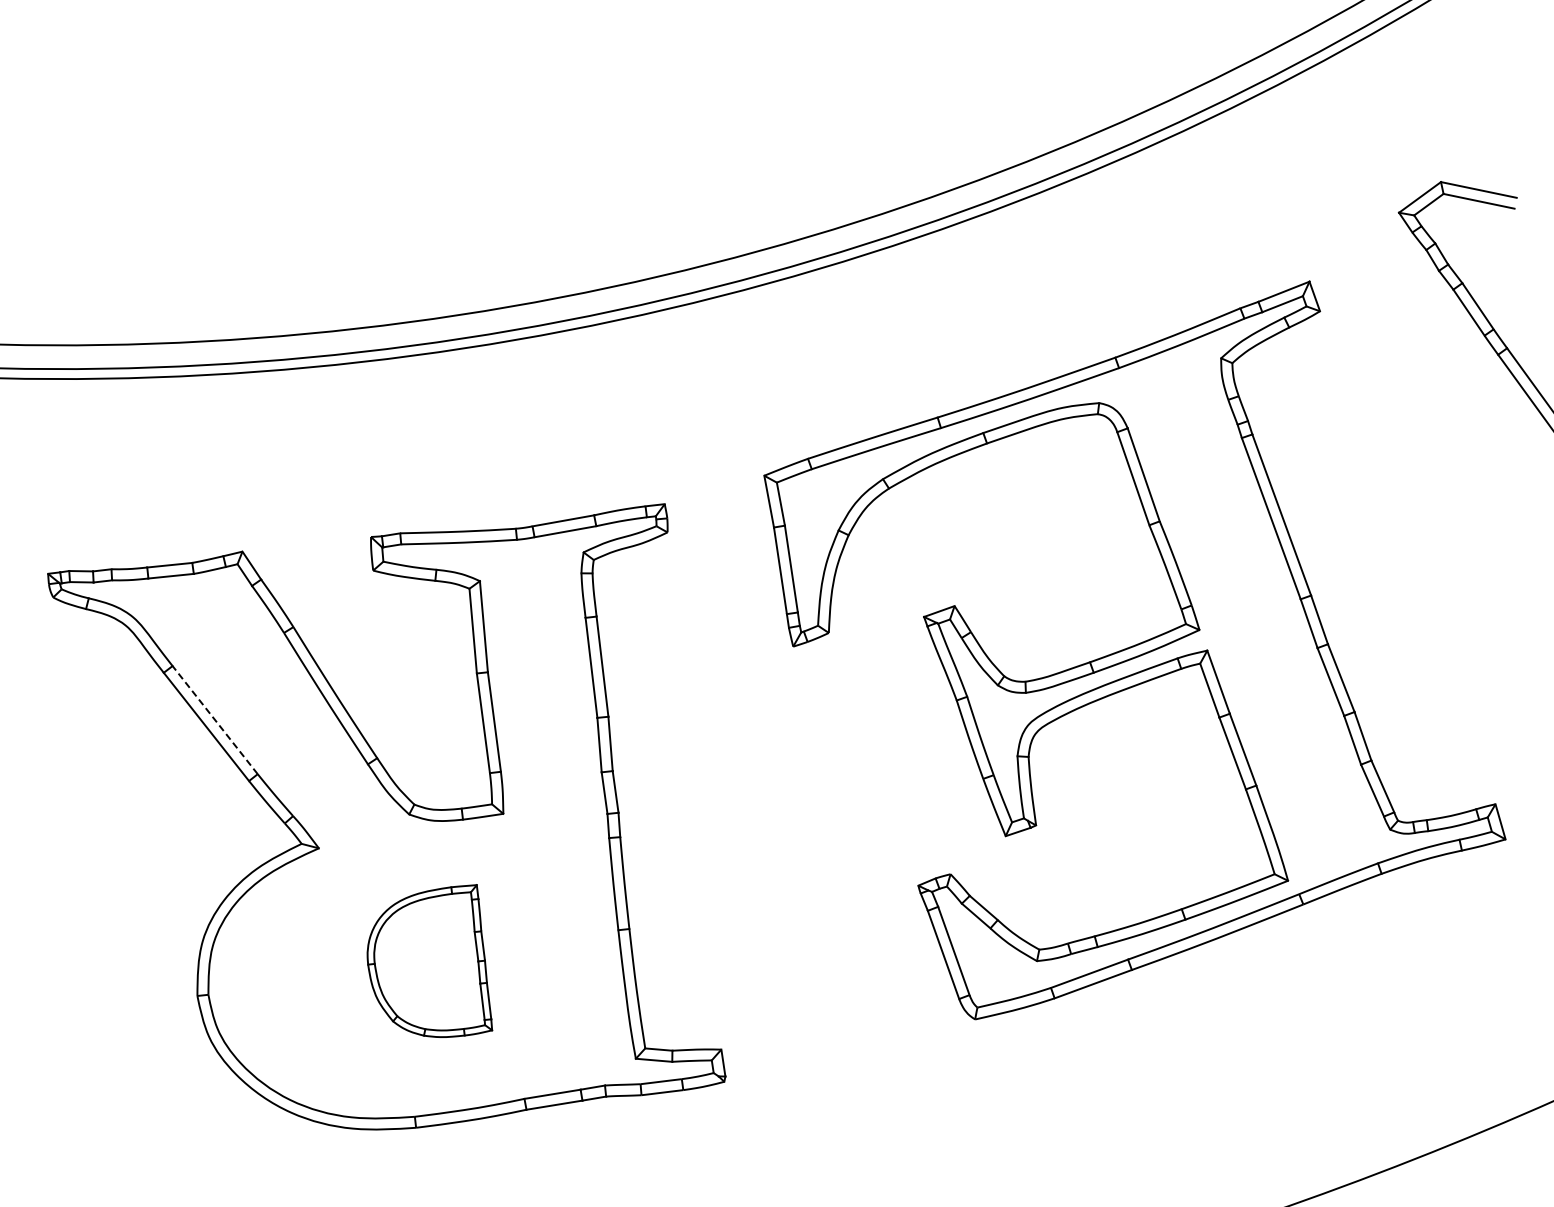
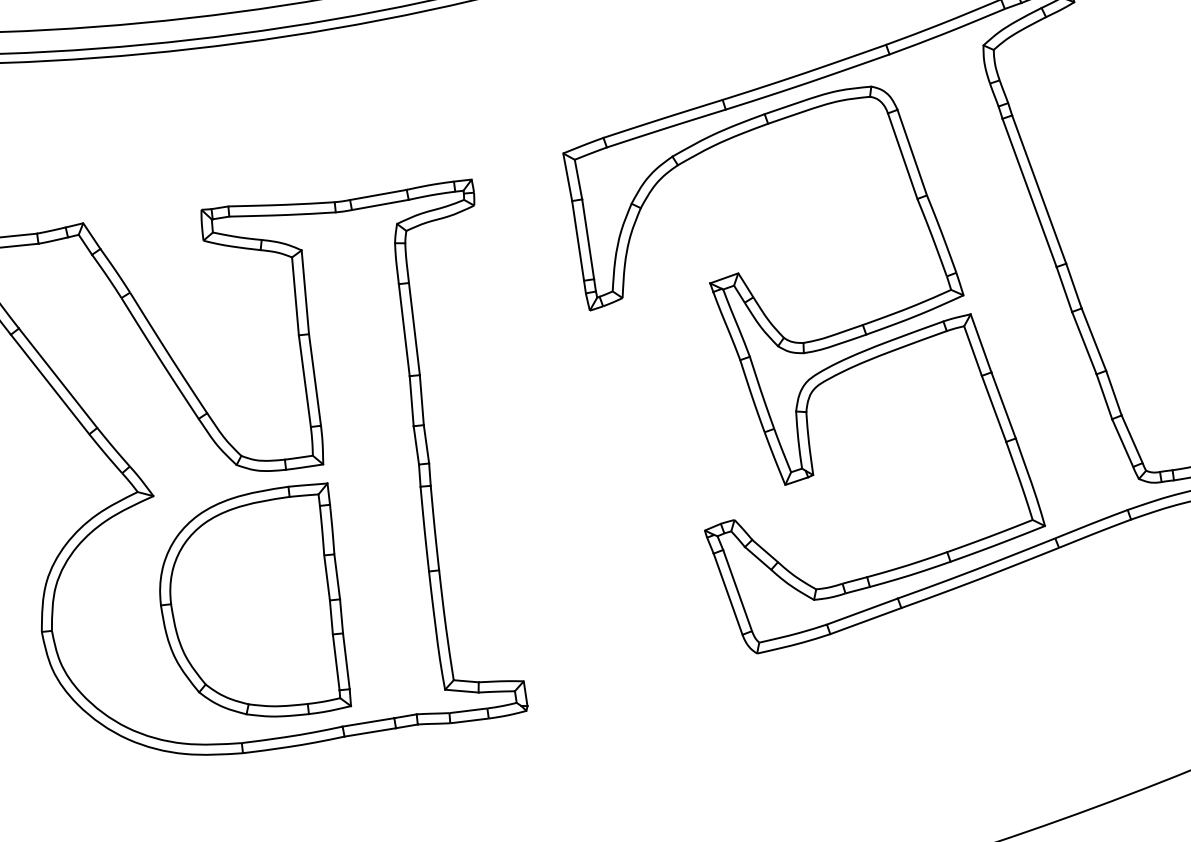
line: (215, 720) -> (58, 378), dashed -> solid
part: (429, 960) -> (255, 599), size x1.67

